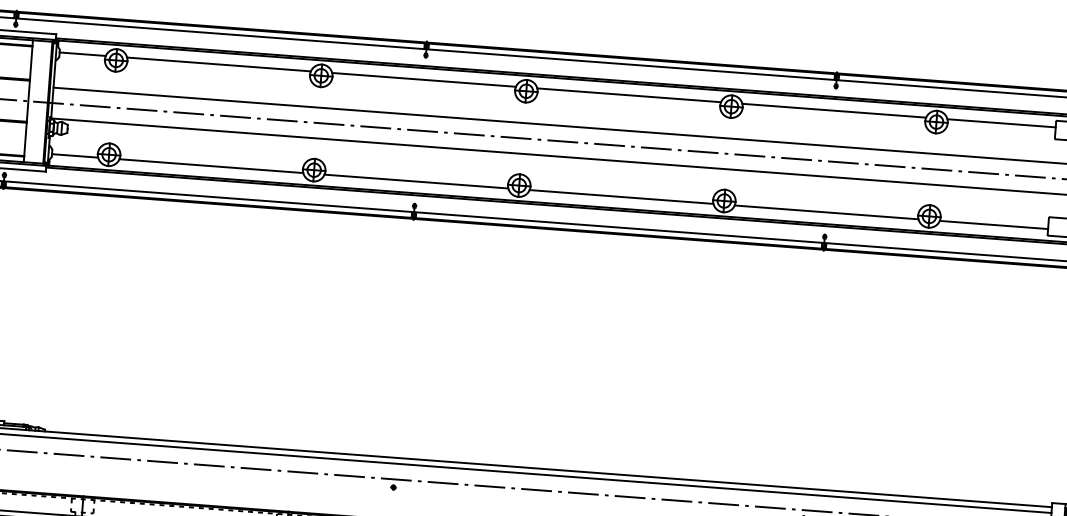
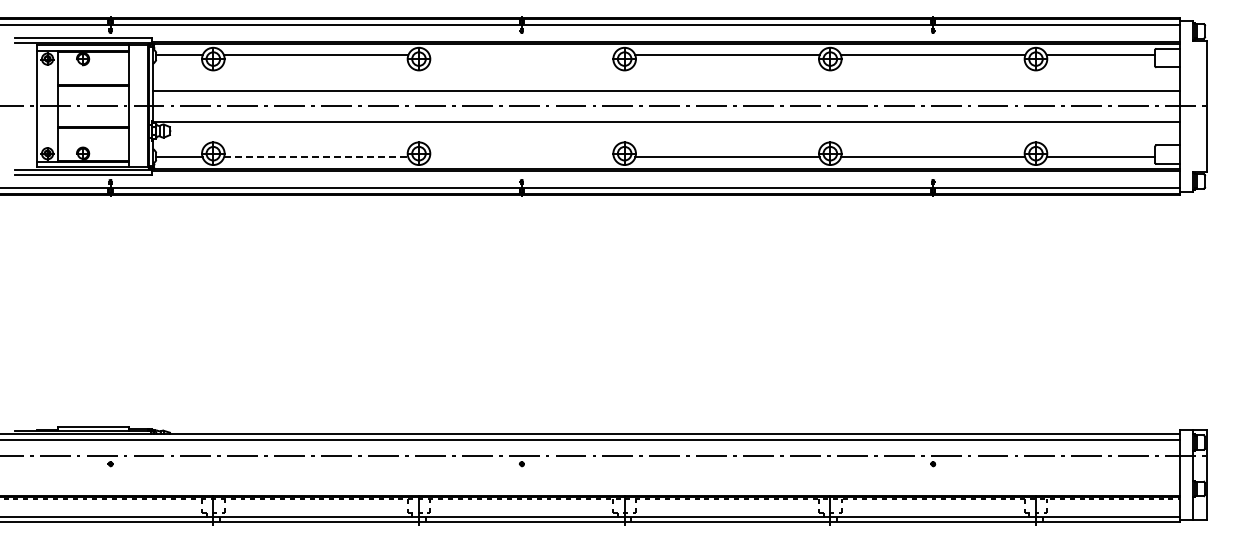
line: (423, 79) -> (521, 55), removed
line: (211, 166) -> (316, 157), solid -> dashed
line: (416, 181) -> (521, 157), removed

